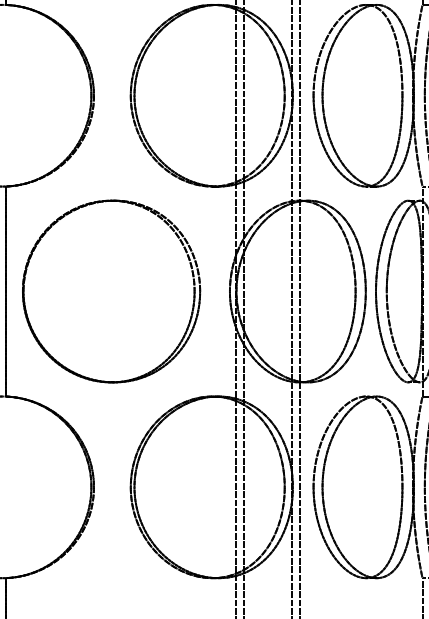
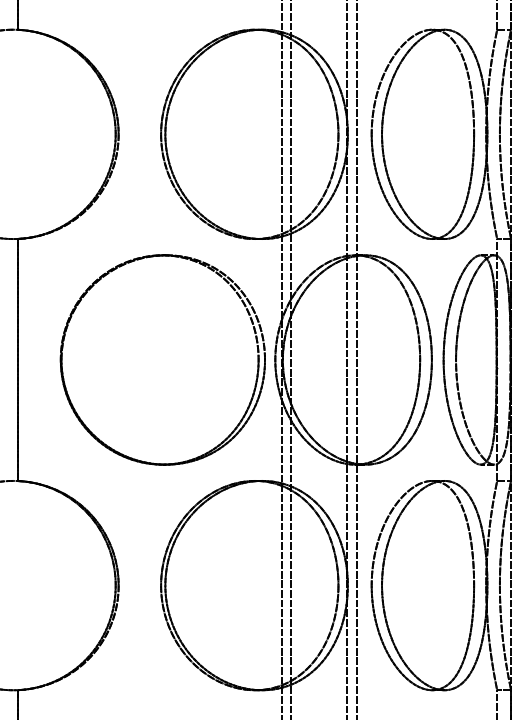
part: (192, 279) -> (256, 346), moved

